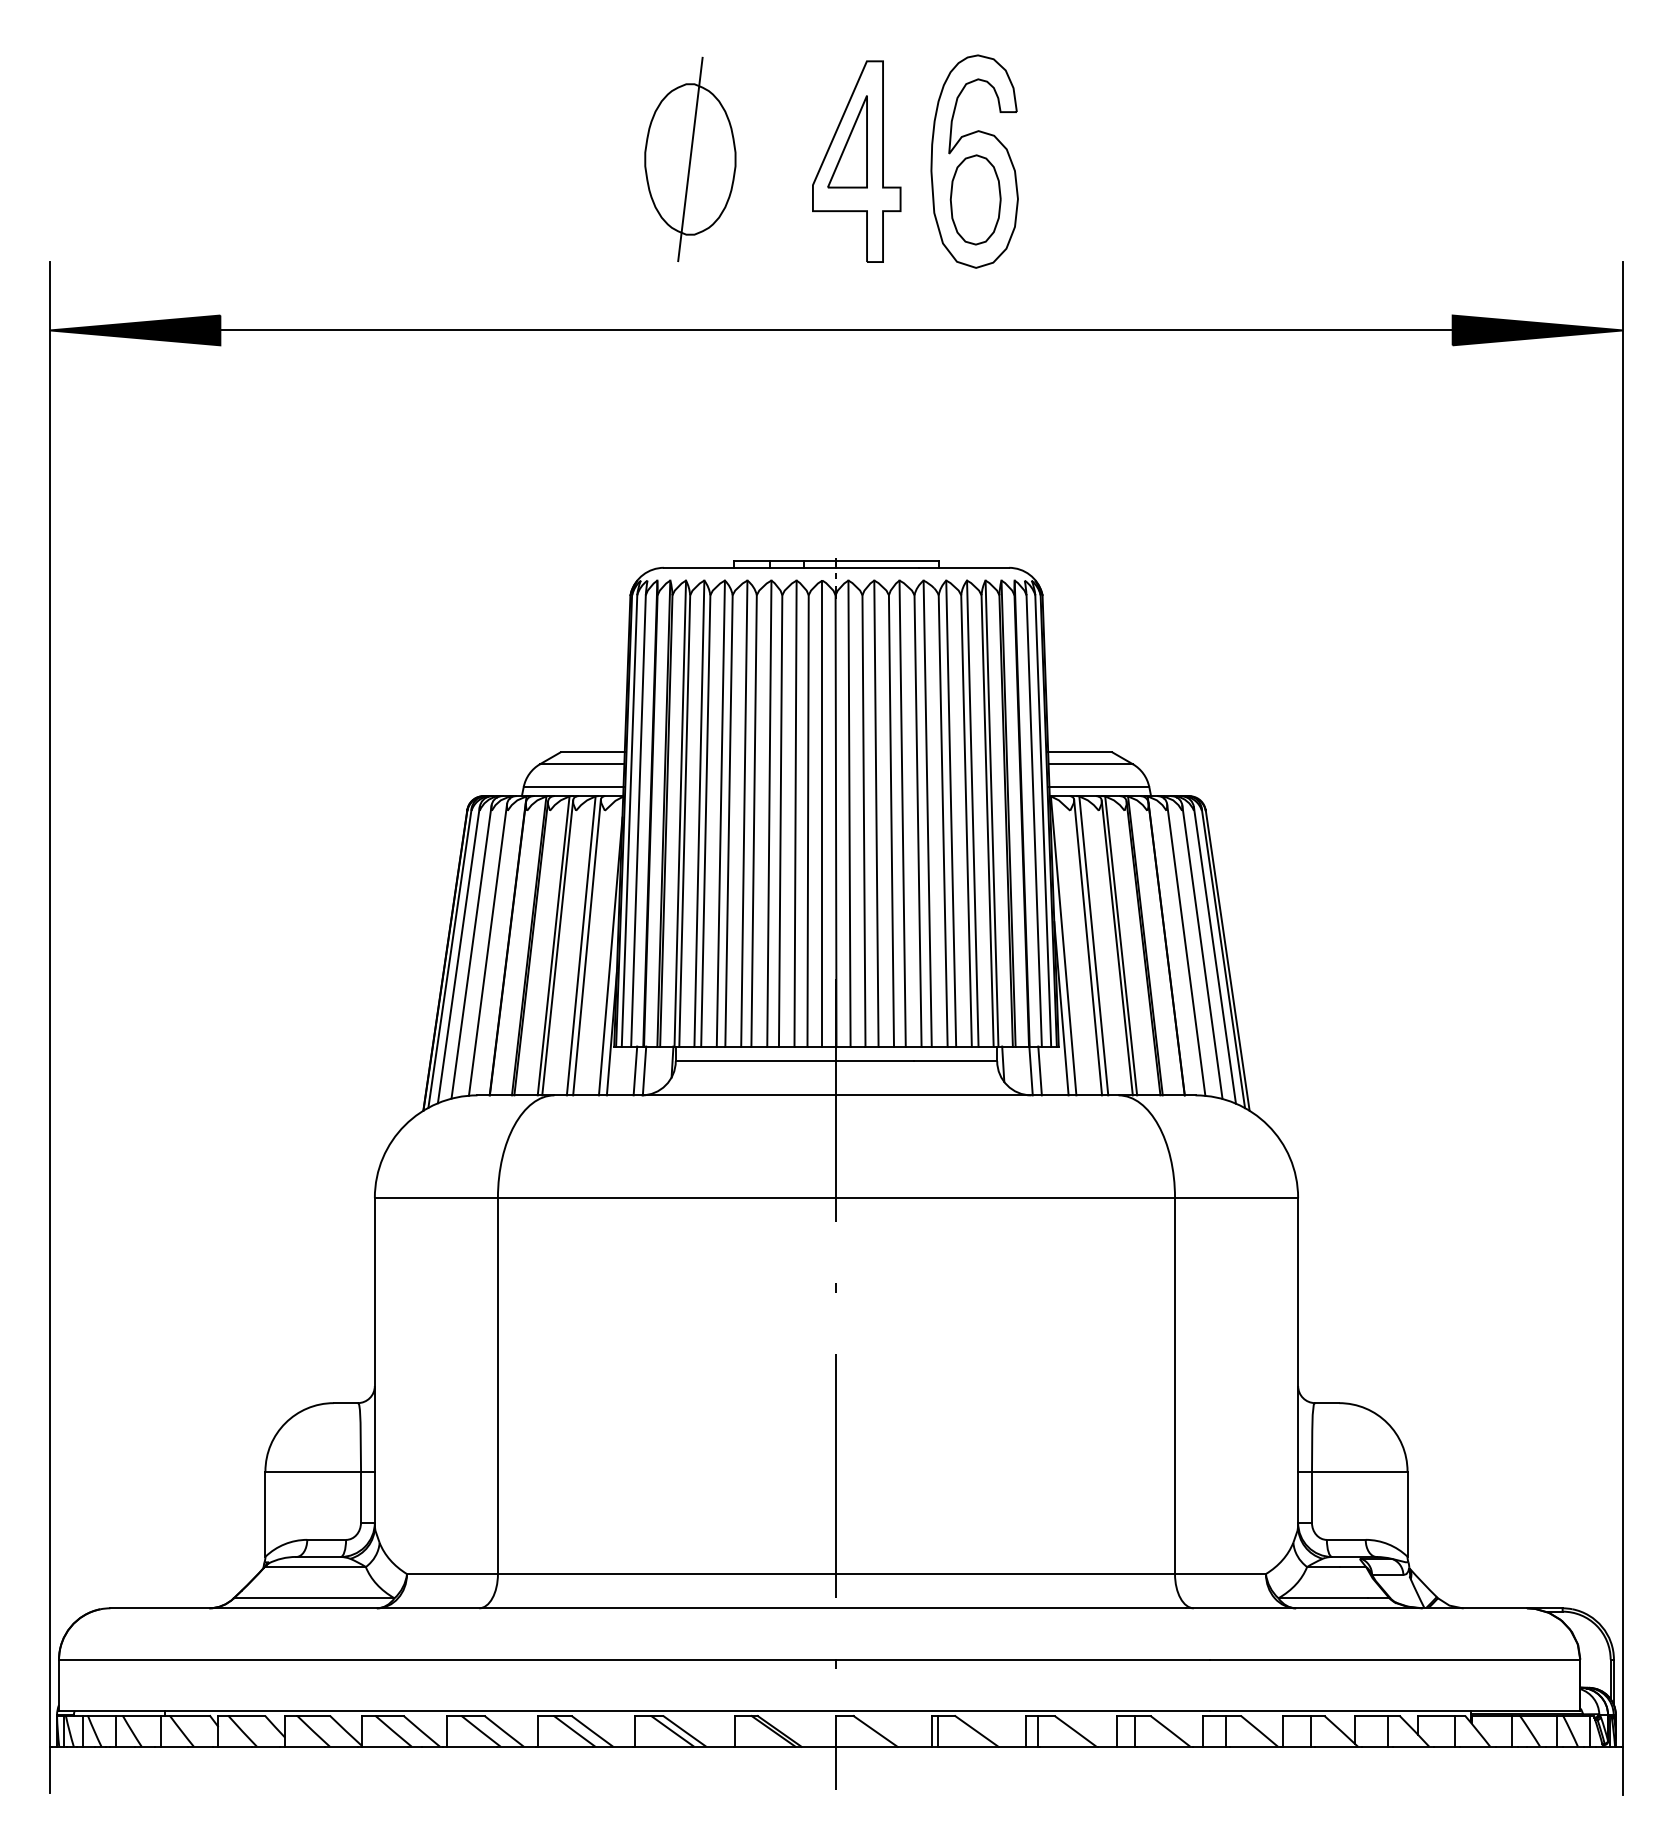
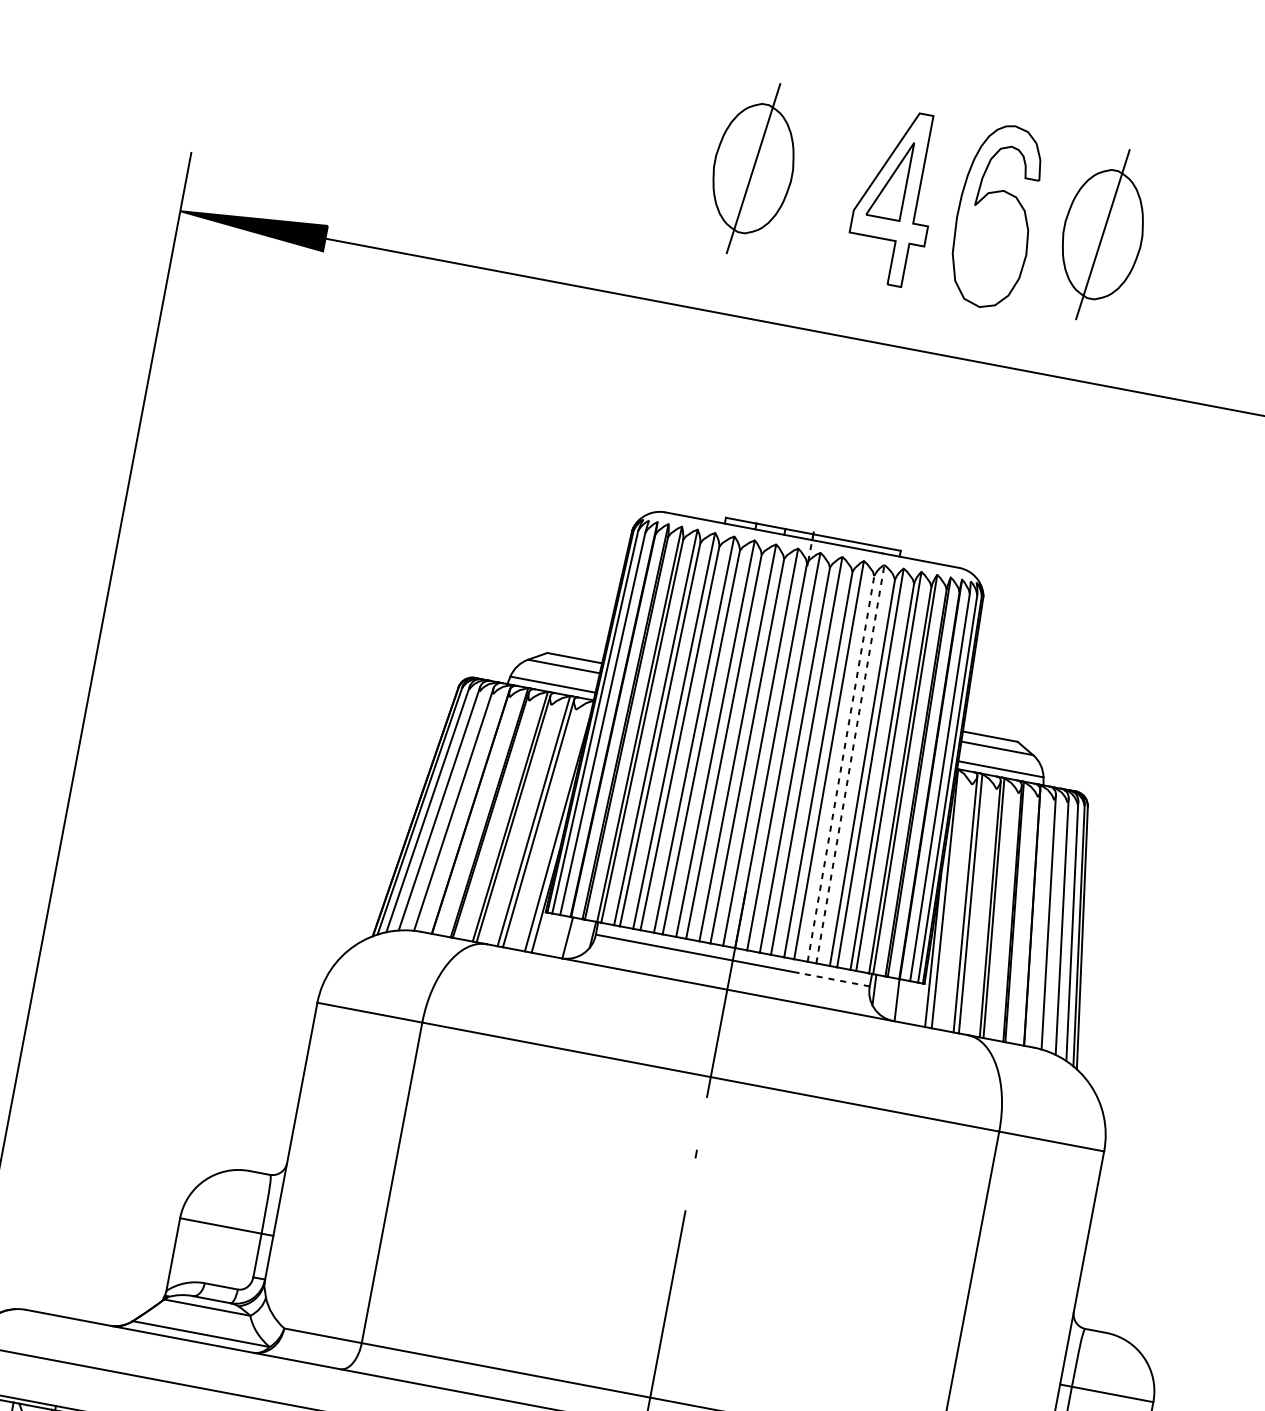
part: (1100, 158) -> (1103, 233), added
part: (975, 199) -> (990, 248), removed
line: (927, 813) -> (850, 764), solid -> dashed
line: (918, 820) -> (841, 768), solid -> dashed
line: (955, 1061) -> (834, 979), solid -> dashed
line: (635, 1070) -> (560, 936), removed
line: (1039, 1070) -> (904, 1001), removed

